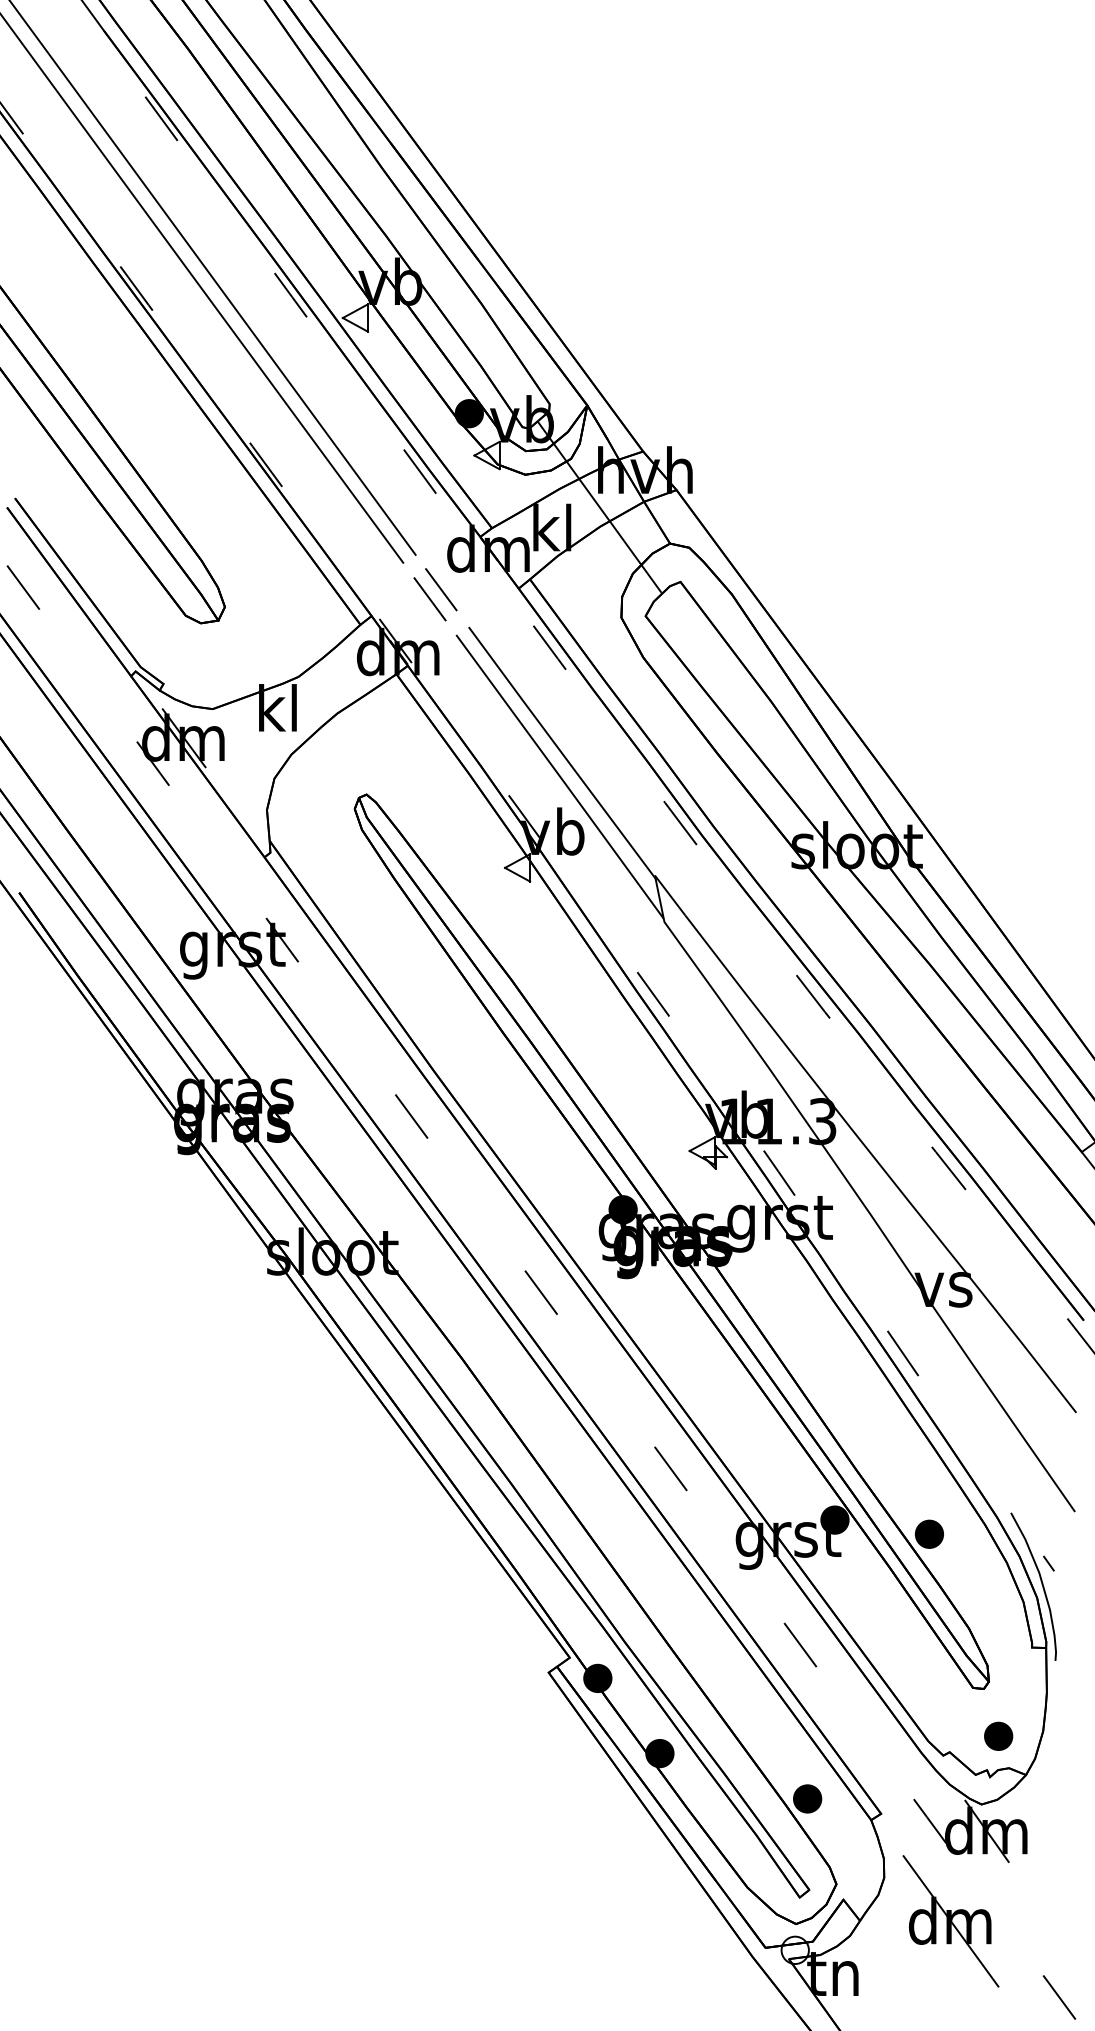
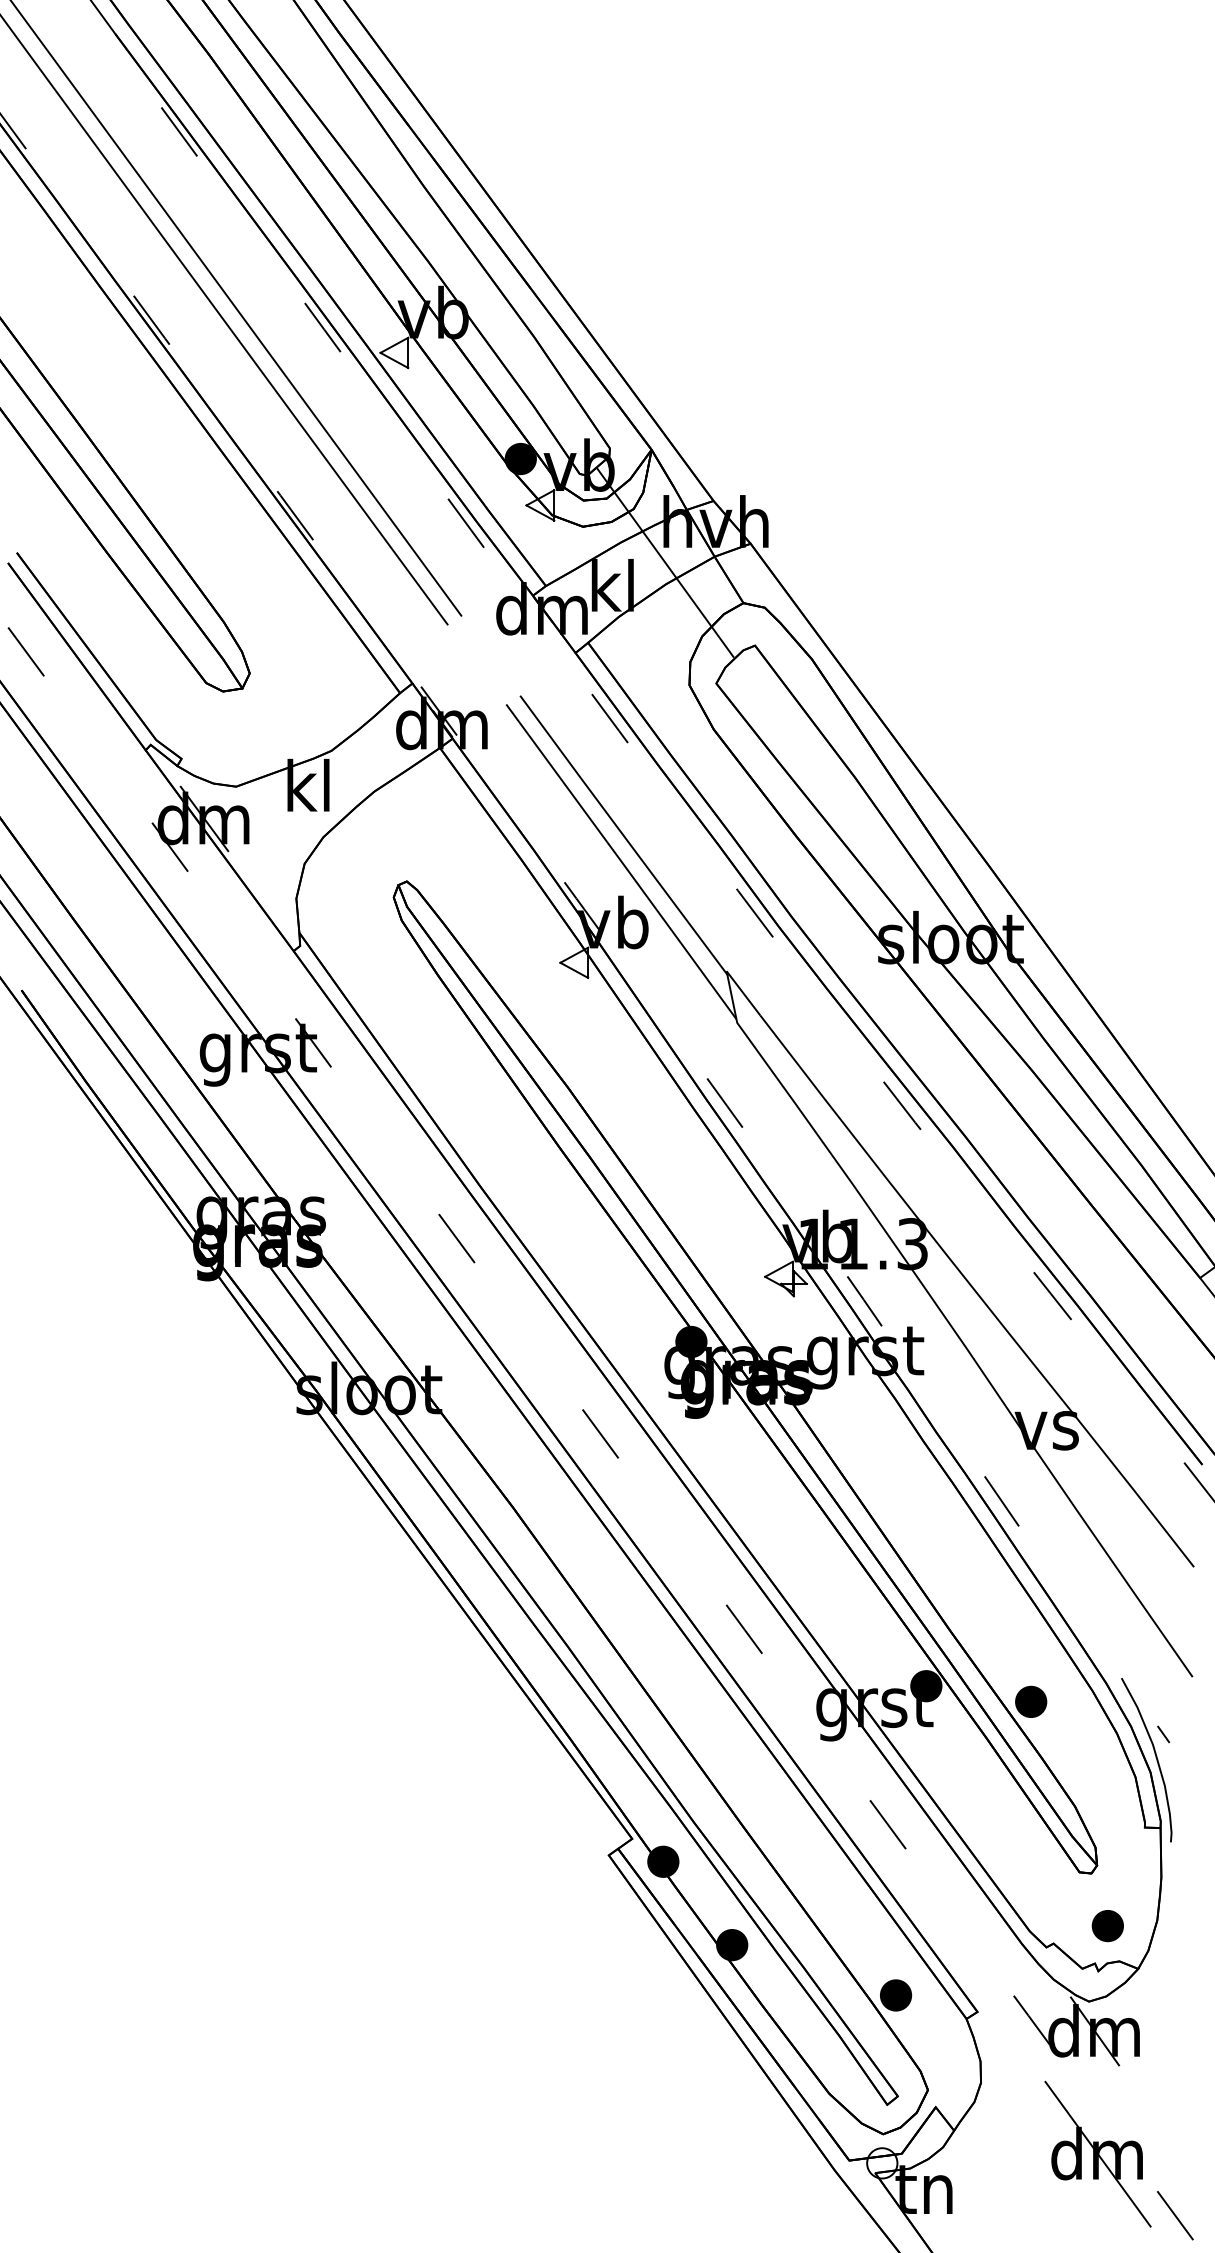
line: (441, 589) -> (489, 653), removed
line: (430, 598) -> (477, 664), removed
part: (950, 1920) -> (1097, 2153), moved

